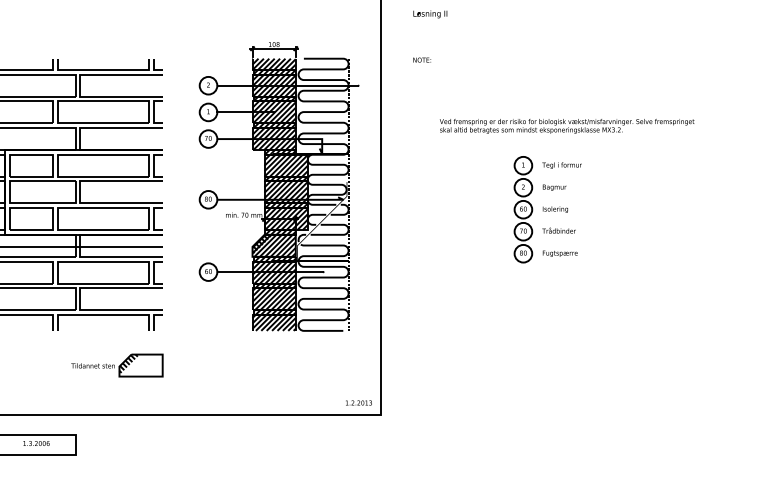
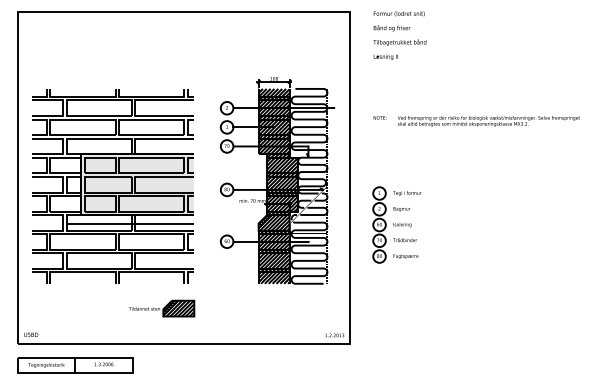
text: (421, 59) -> (379, 117), moved
text: (566, 126) -> (488, 121), moved
fill: (83, 192) -> (137, 184), added
part: (547, 208) -> (396, 224), moved
hatch: (140, 365) -> (178, 308), added

